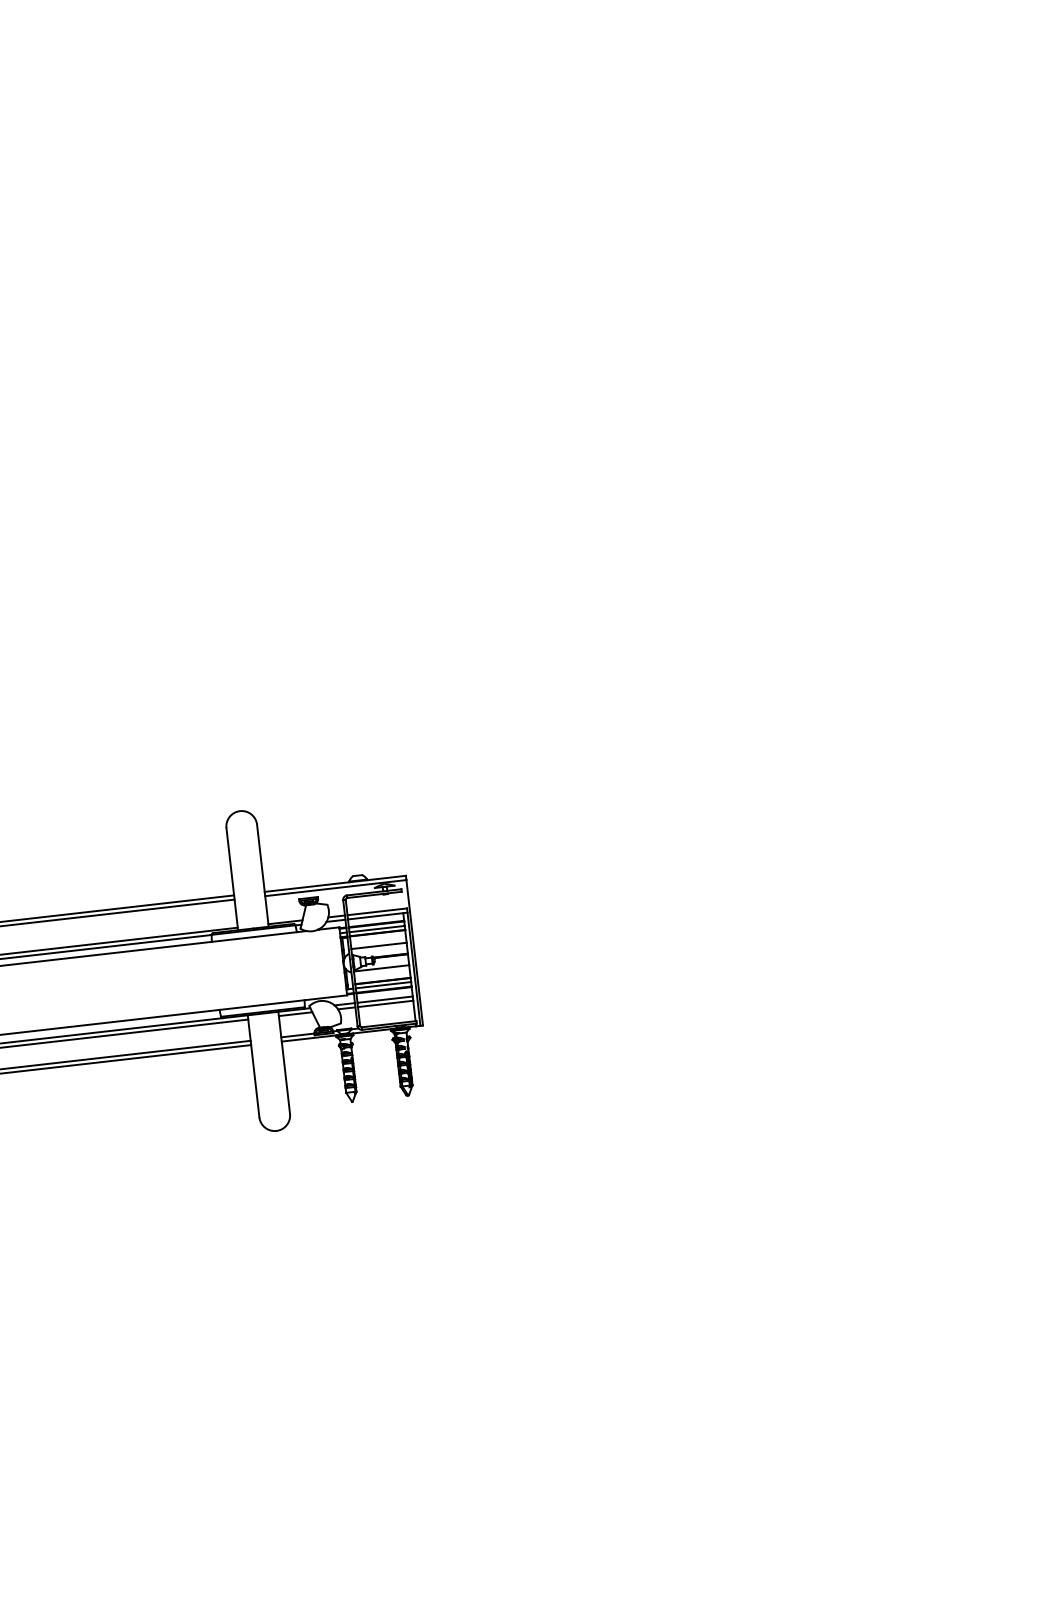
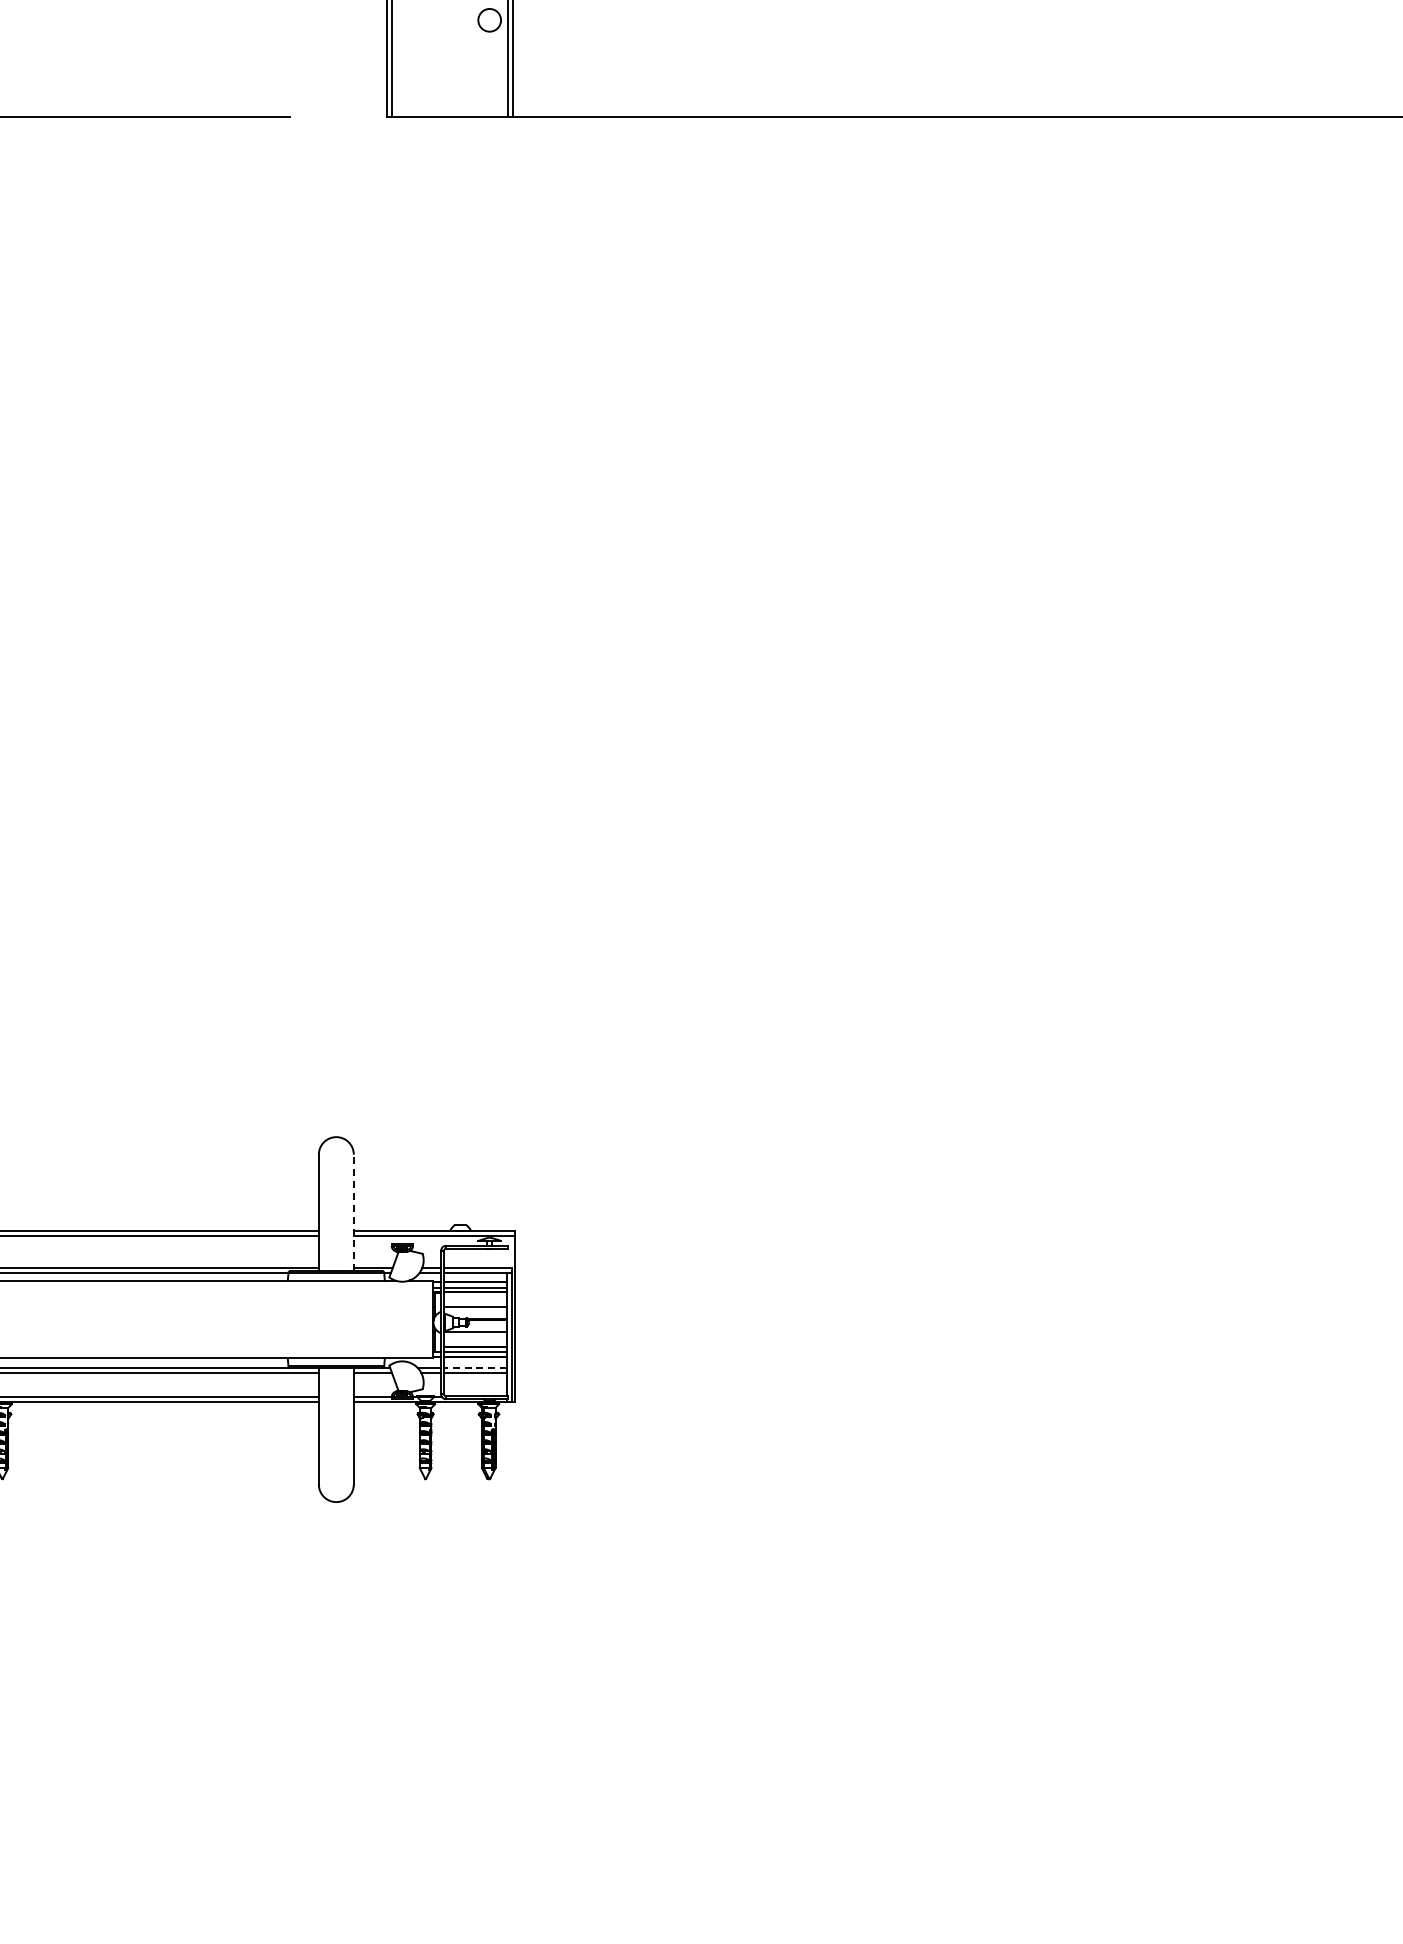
line: (262, 875) -> (353, 1212), solid -> dashed
line: (385, 999) -> (475, 1368), solid -> dashed

